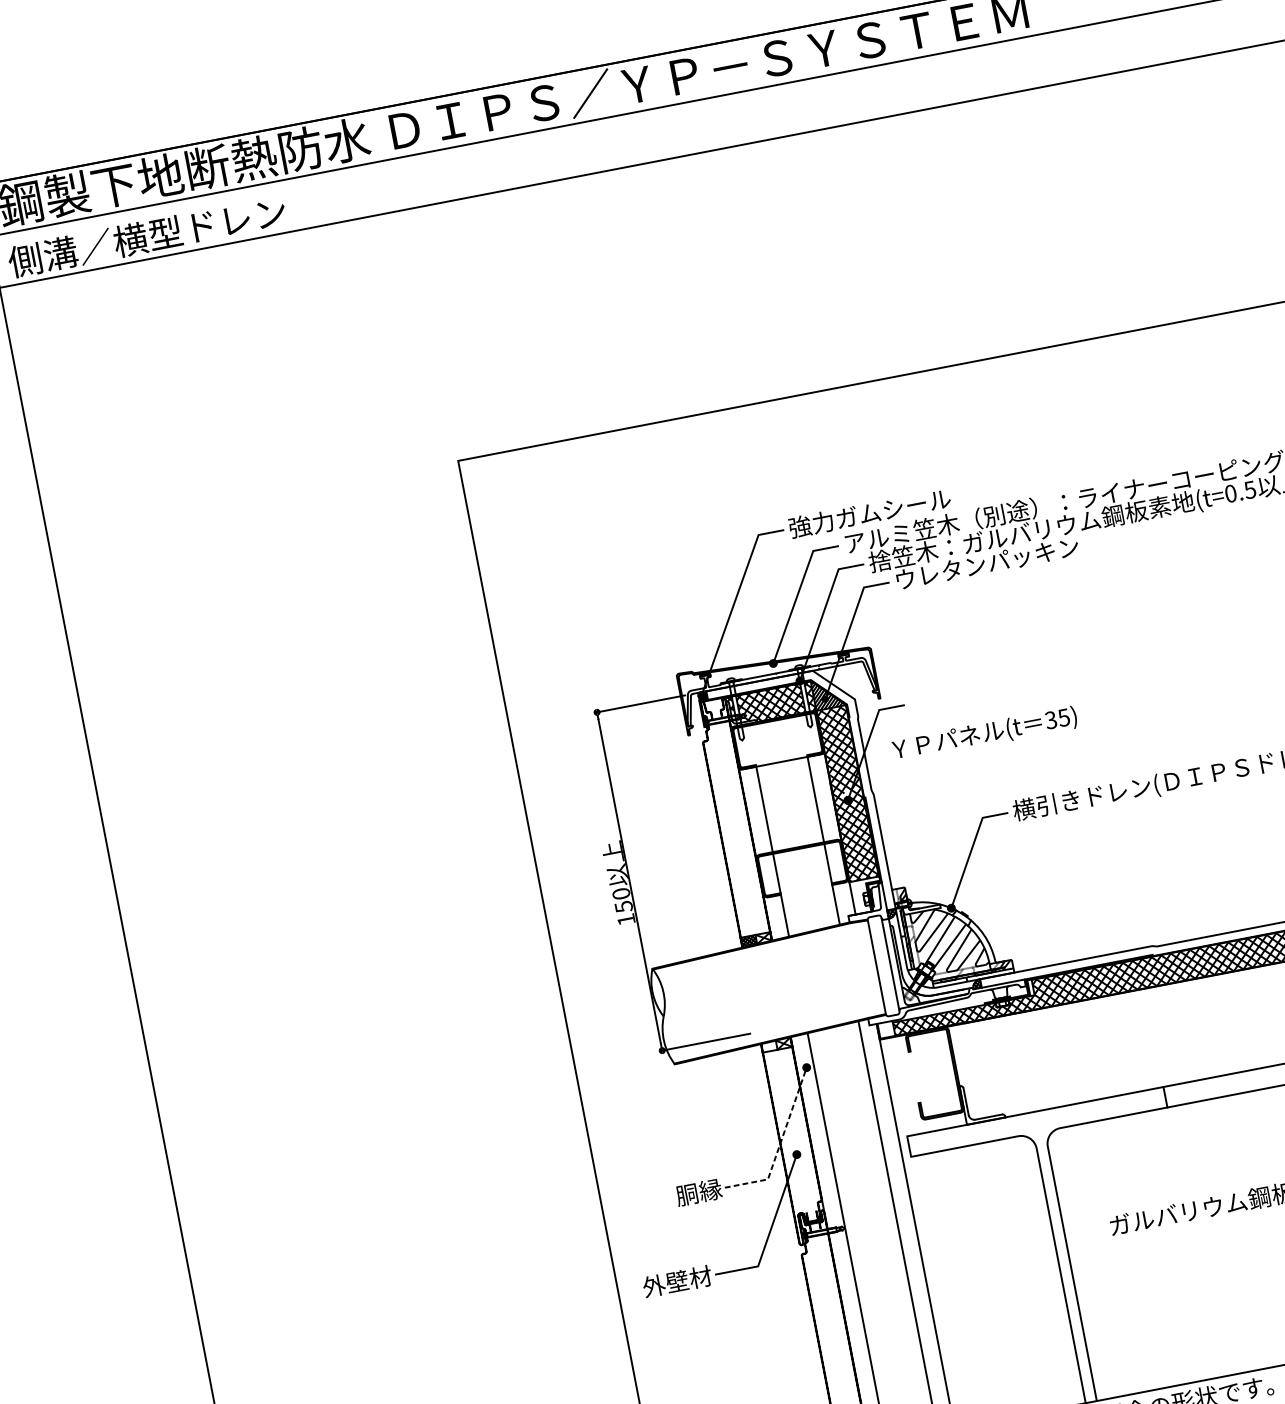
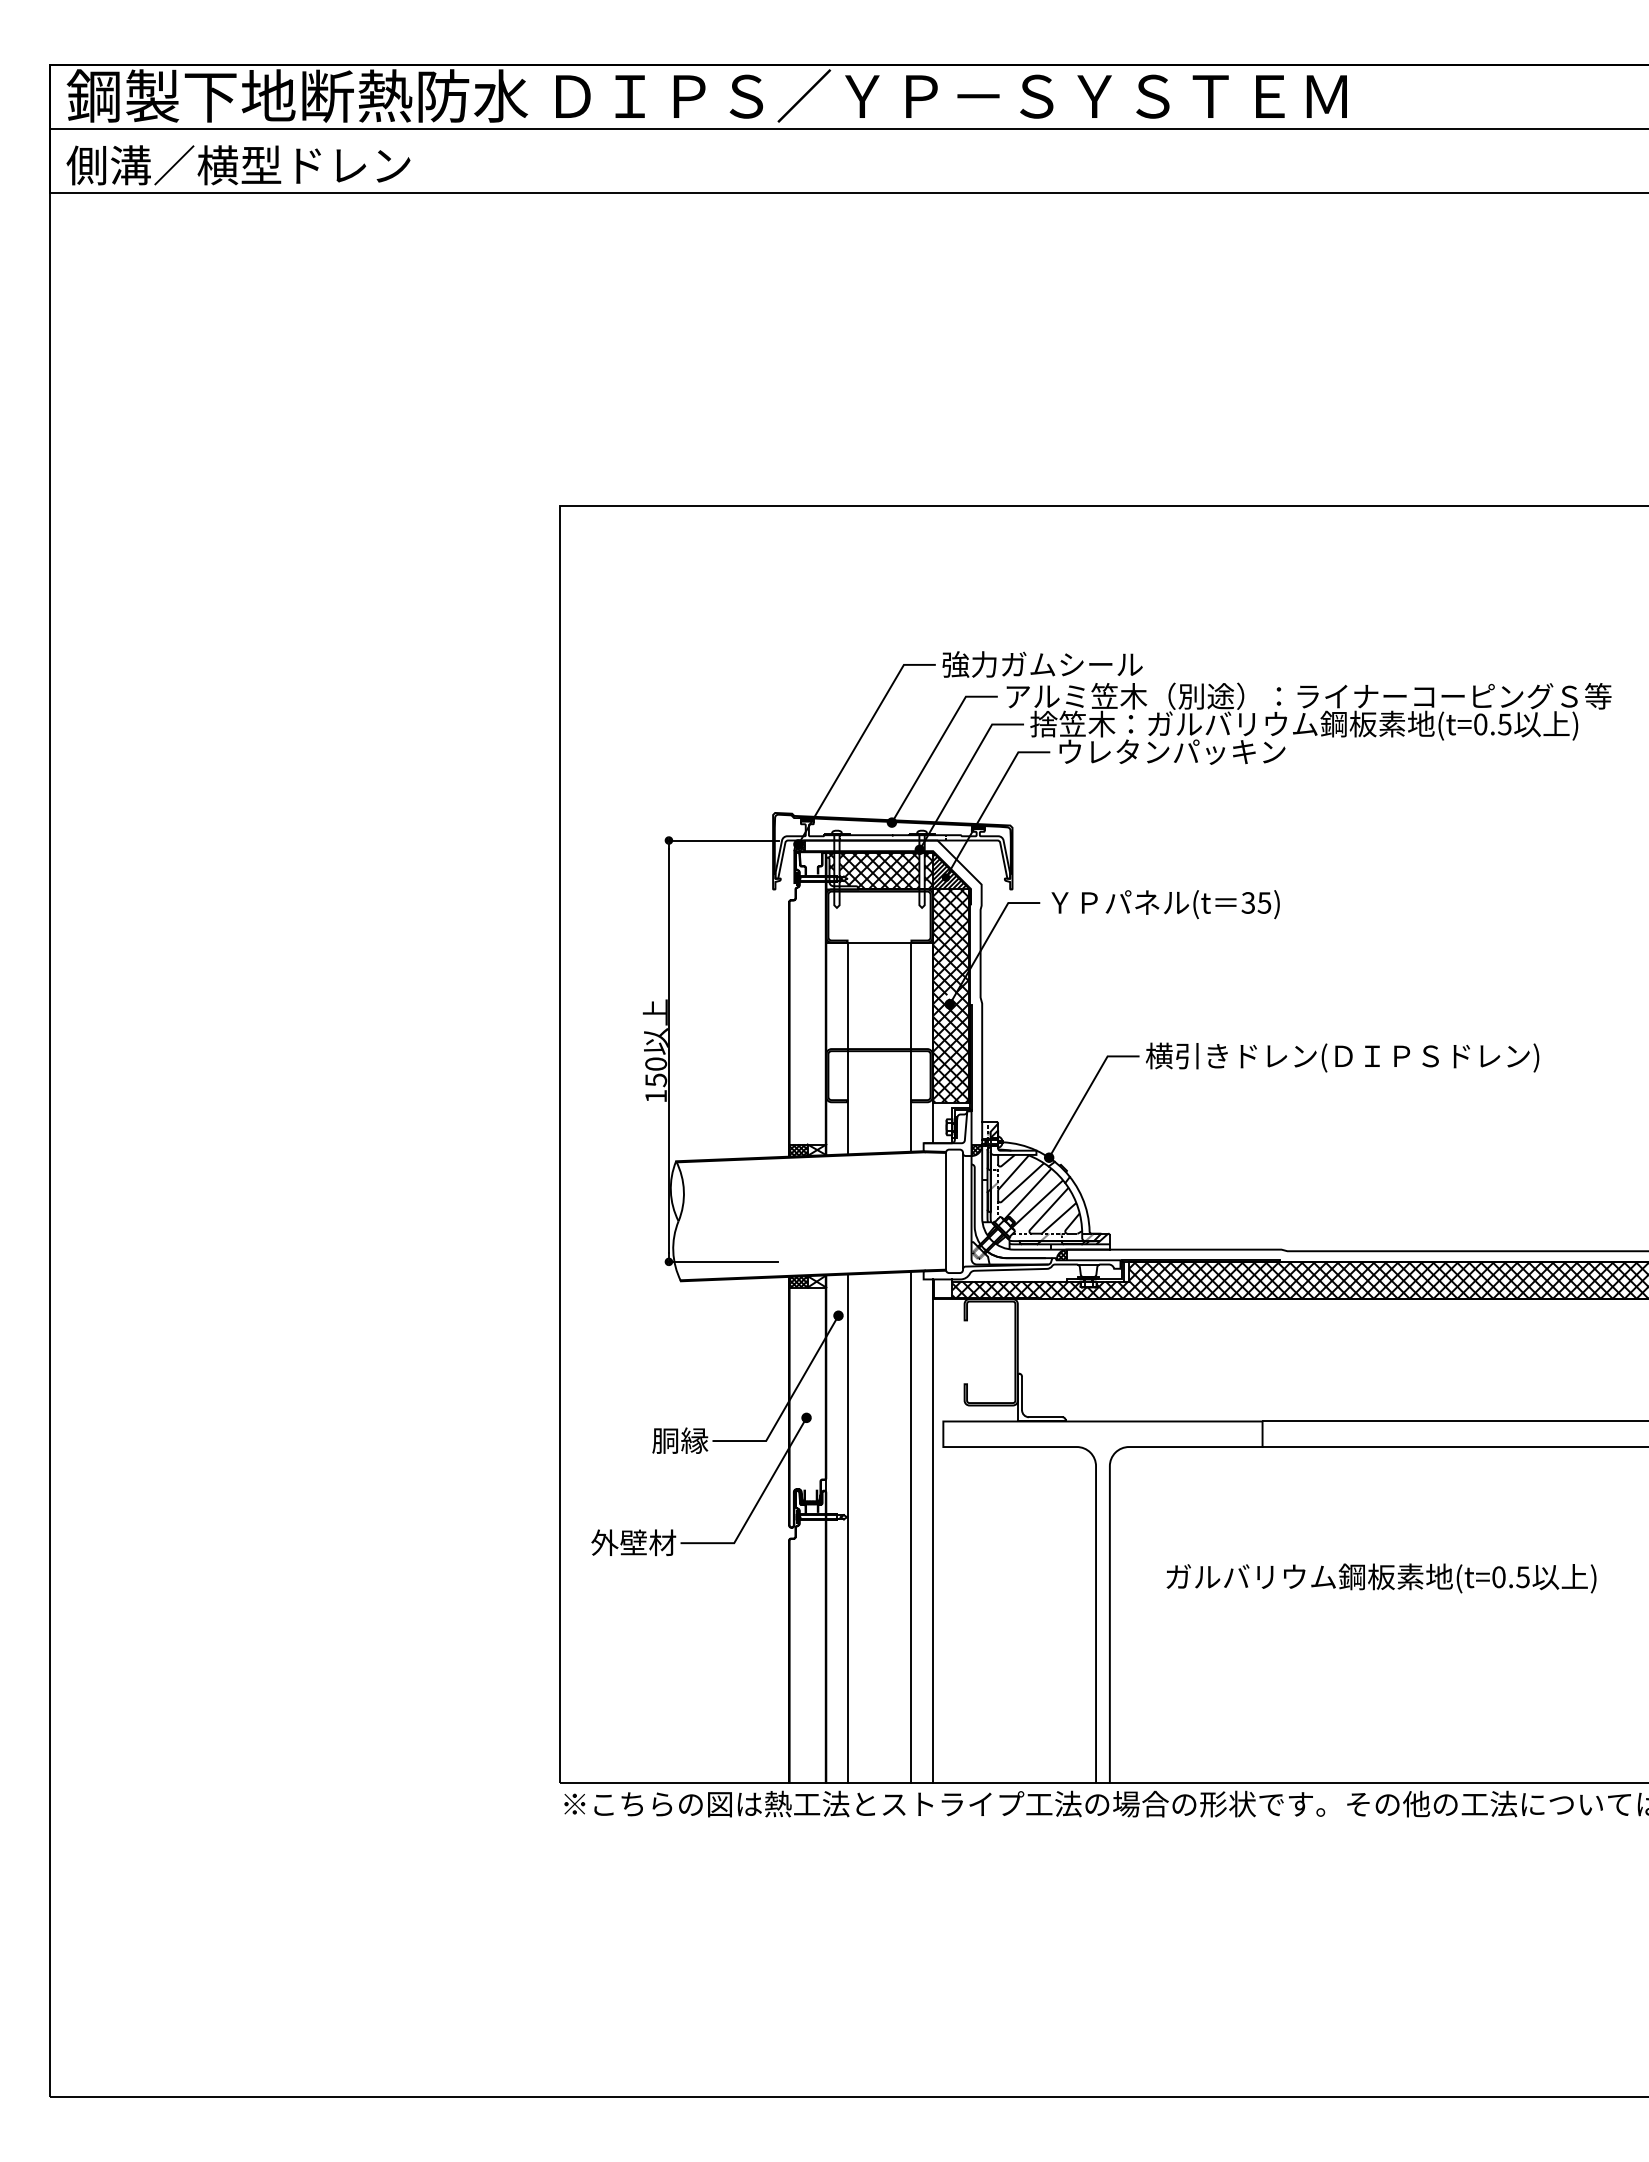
text: (984, 734) -> (1165, 904), moved
hatch: (769, 1046) -> (798, 1281), added
line: (779, 1145) -> (788, 1402), dashed -> solid

